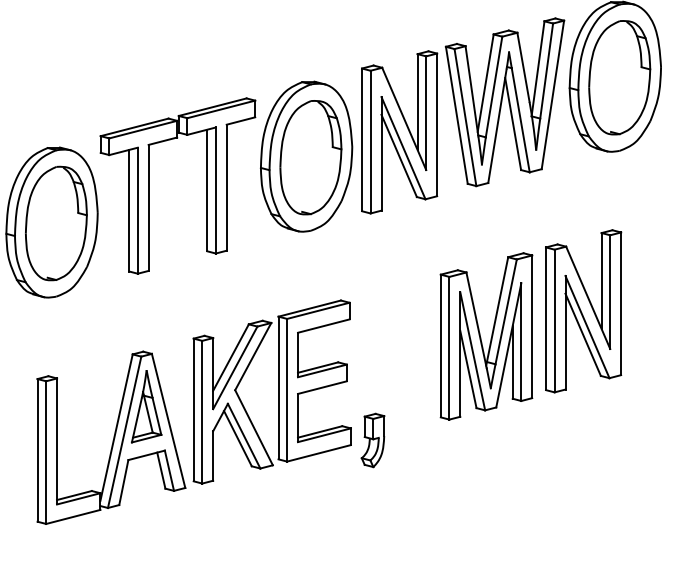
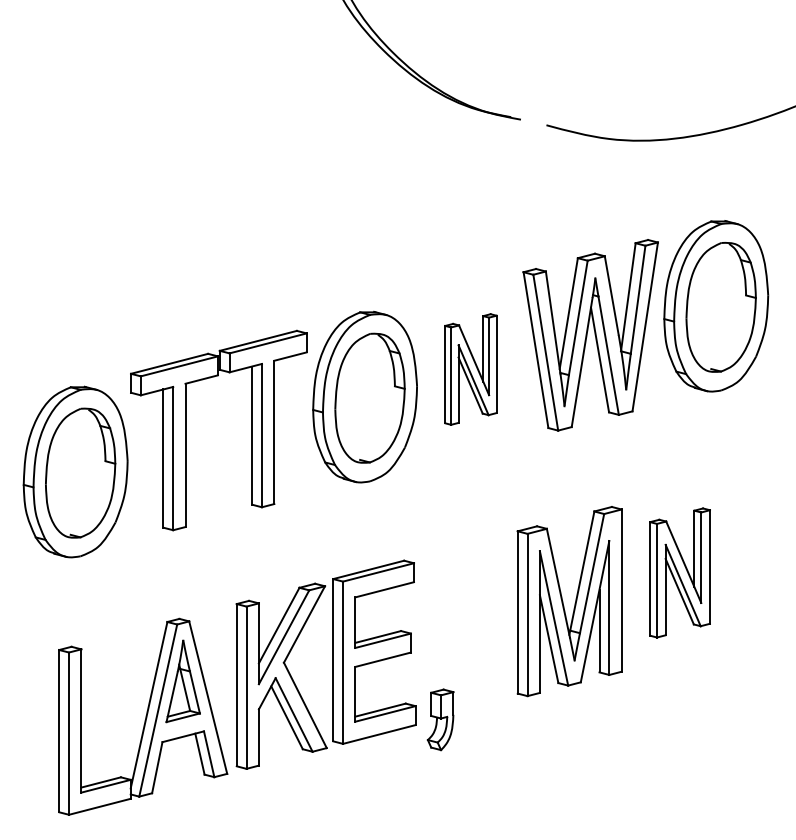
part: (399, 132) -> (470, 369), size x0.6
part: (583, 310) -> (679, 572), size x0.7

